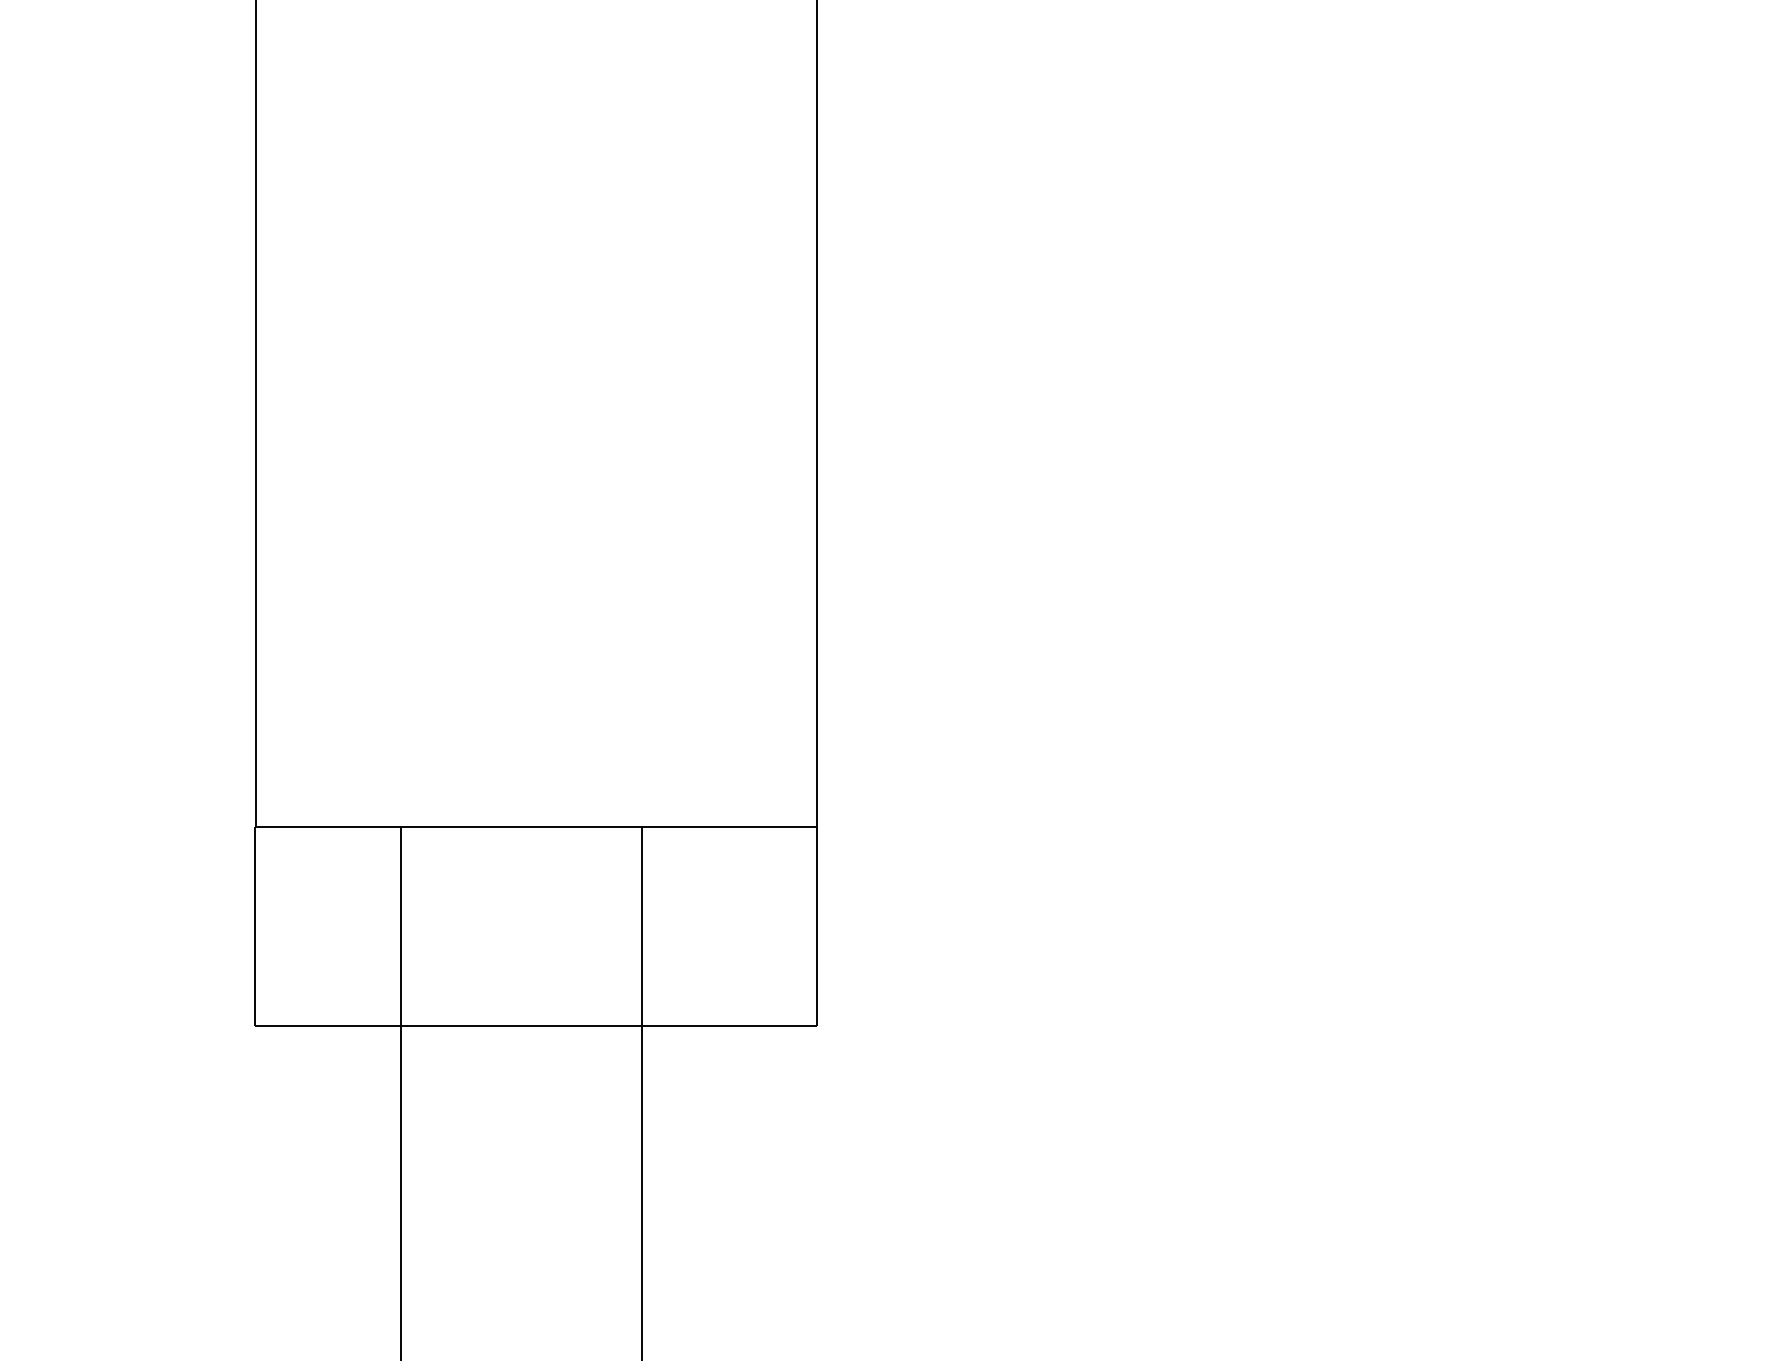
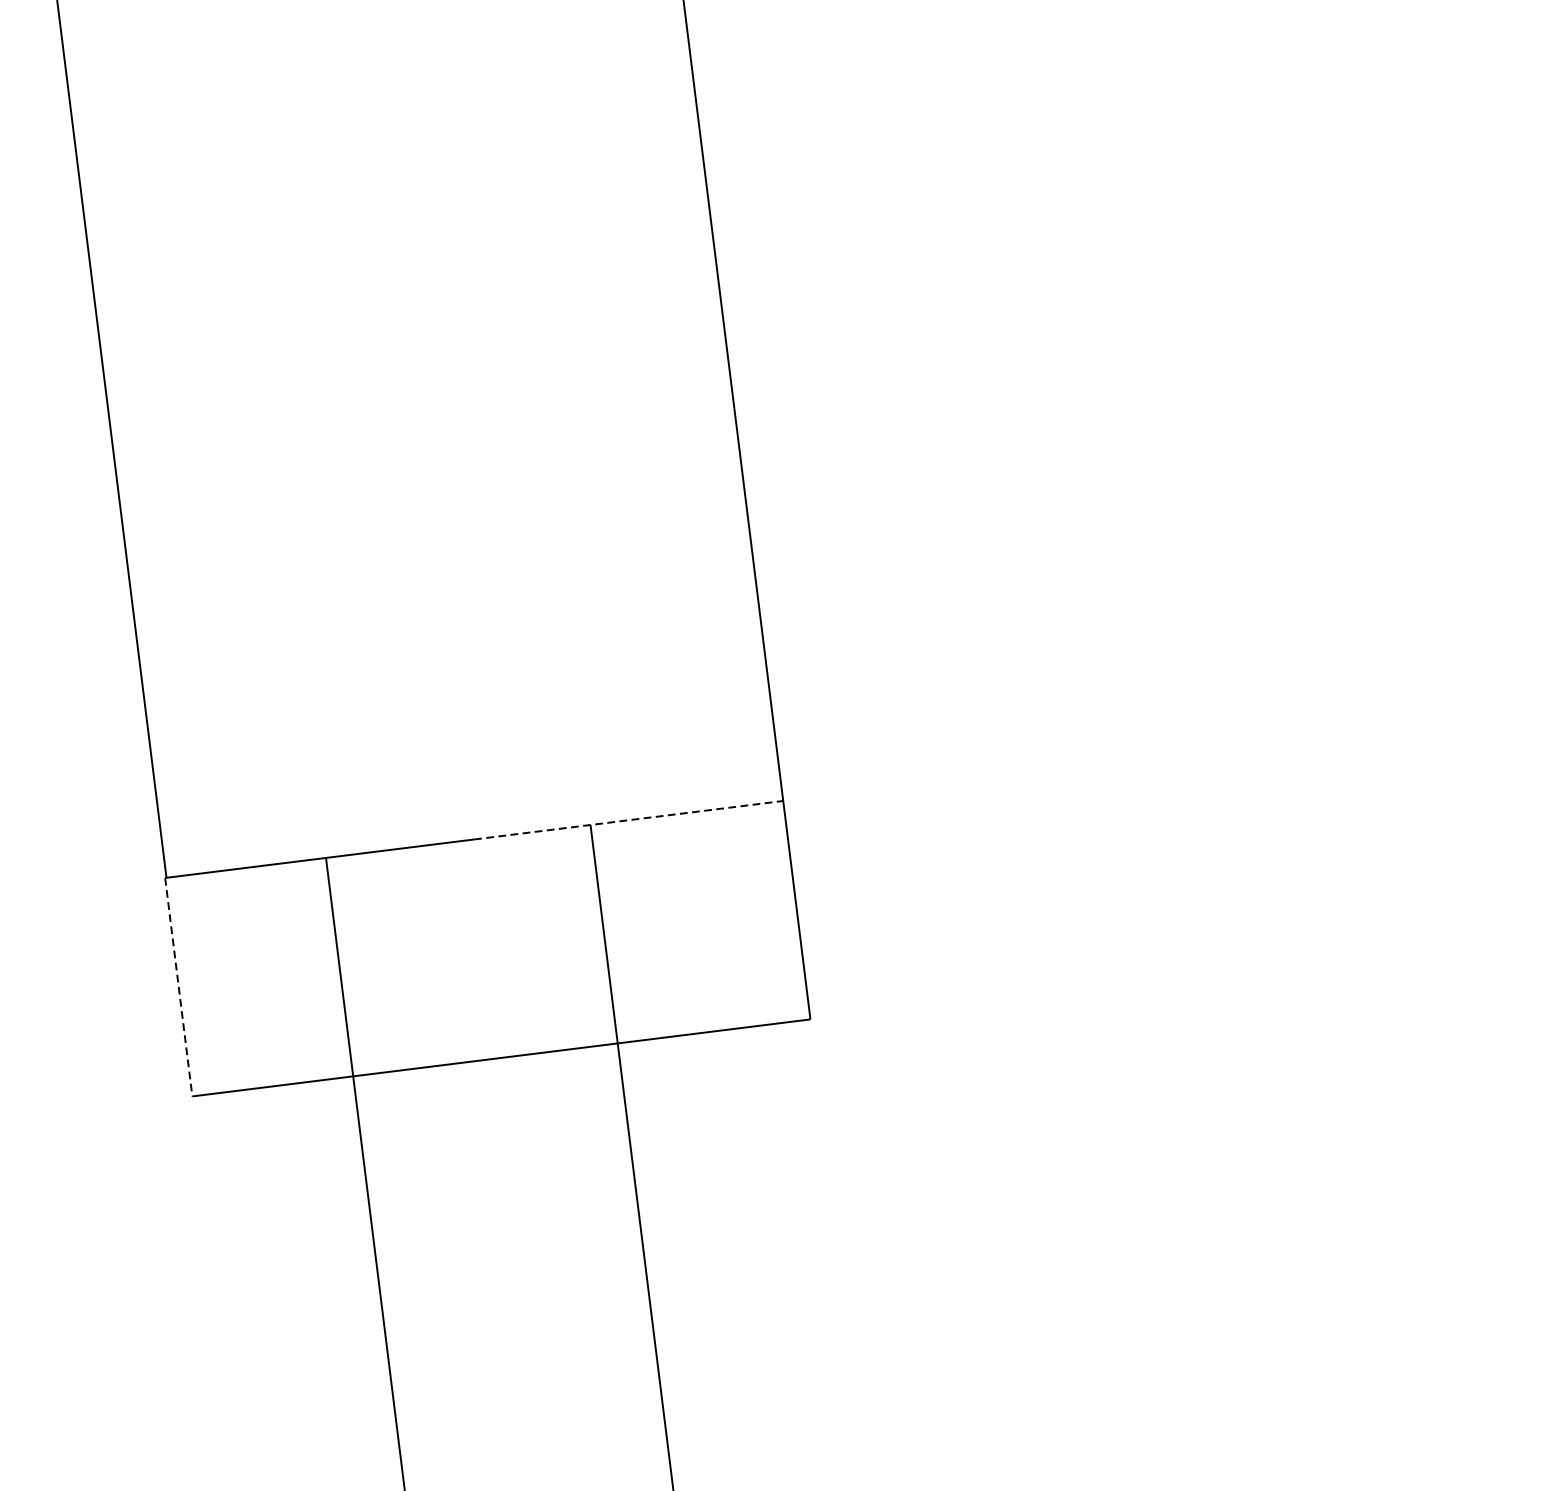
line: (676, 827) -> (628, 820), solid -> dashed
line: (255, 926) -> (179, 987), solid -> dashed

